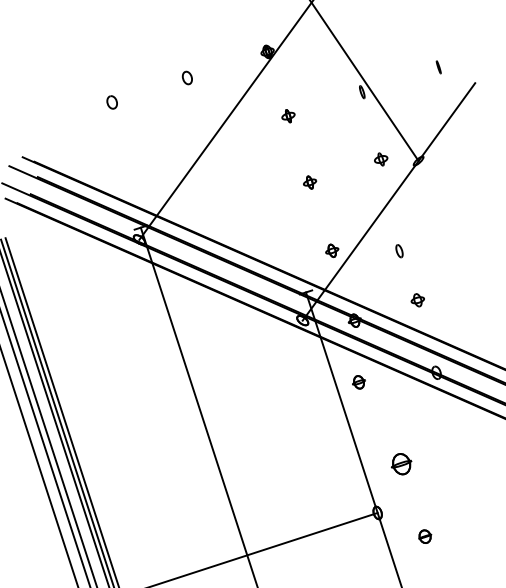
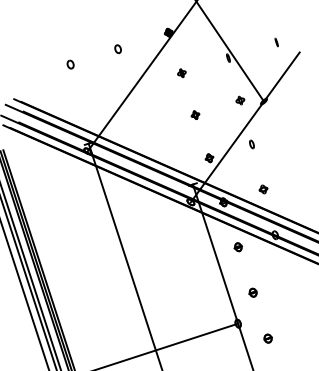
part: (398, 251) -> (251, 144), moved
part: (357, 382) -> (237, 247), moved
part: (400, 463) -> (252, 292), size x0.62

